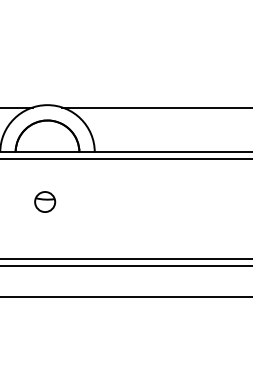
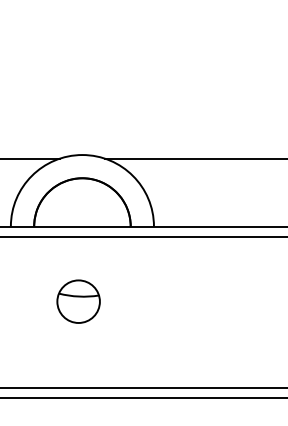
part: (45, 201) -> (79, 300), size x1.4

